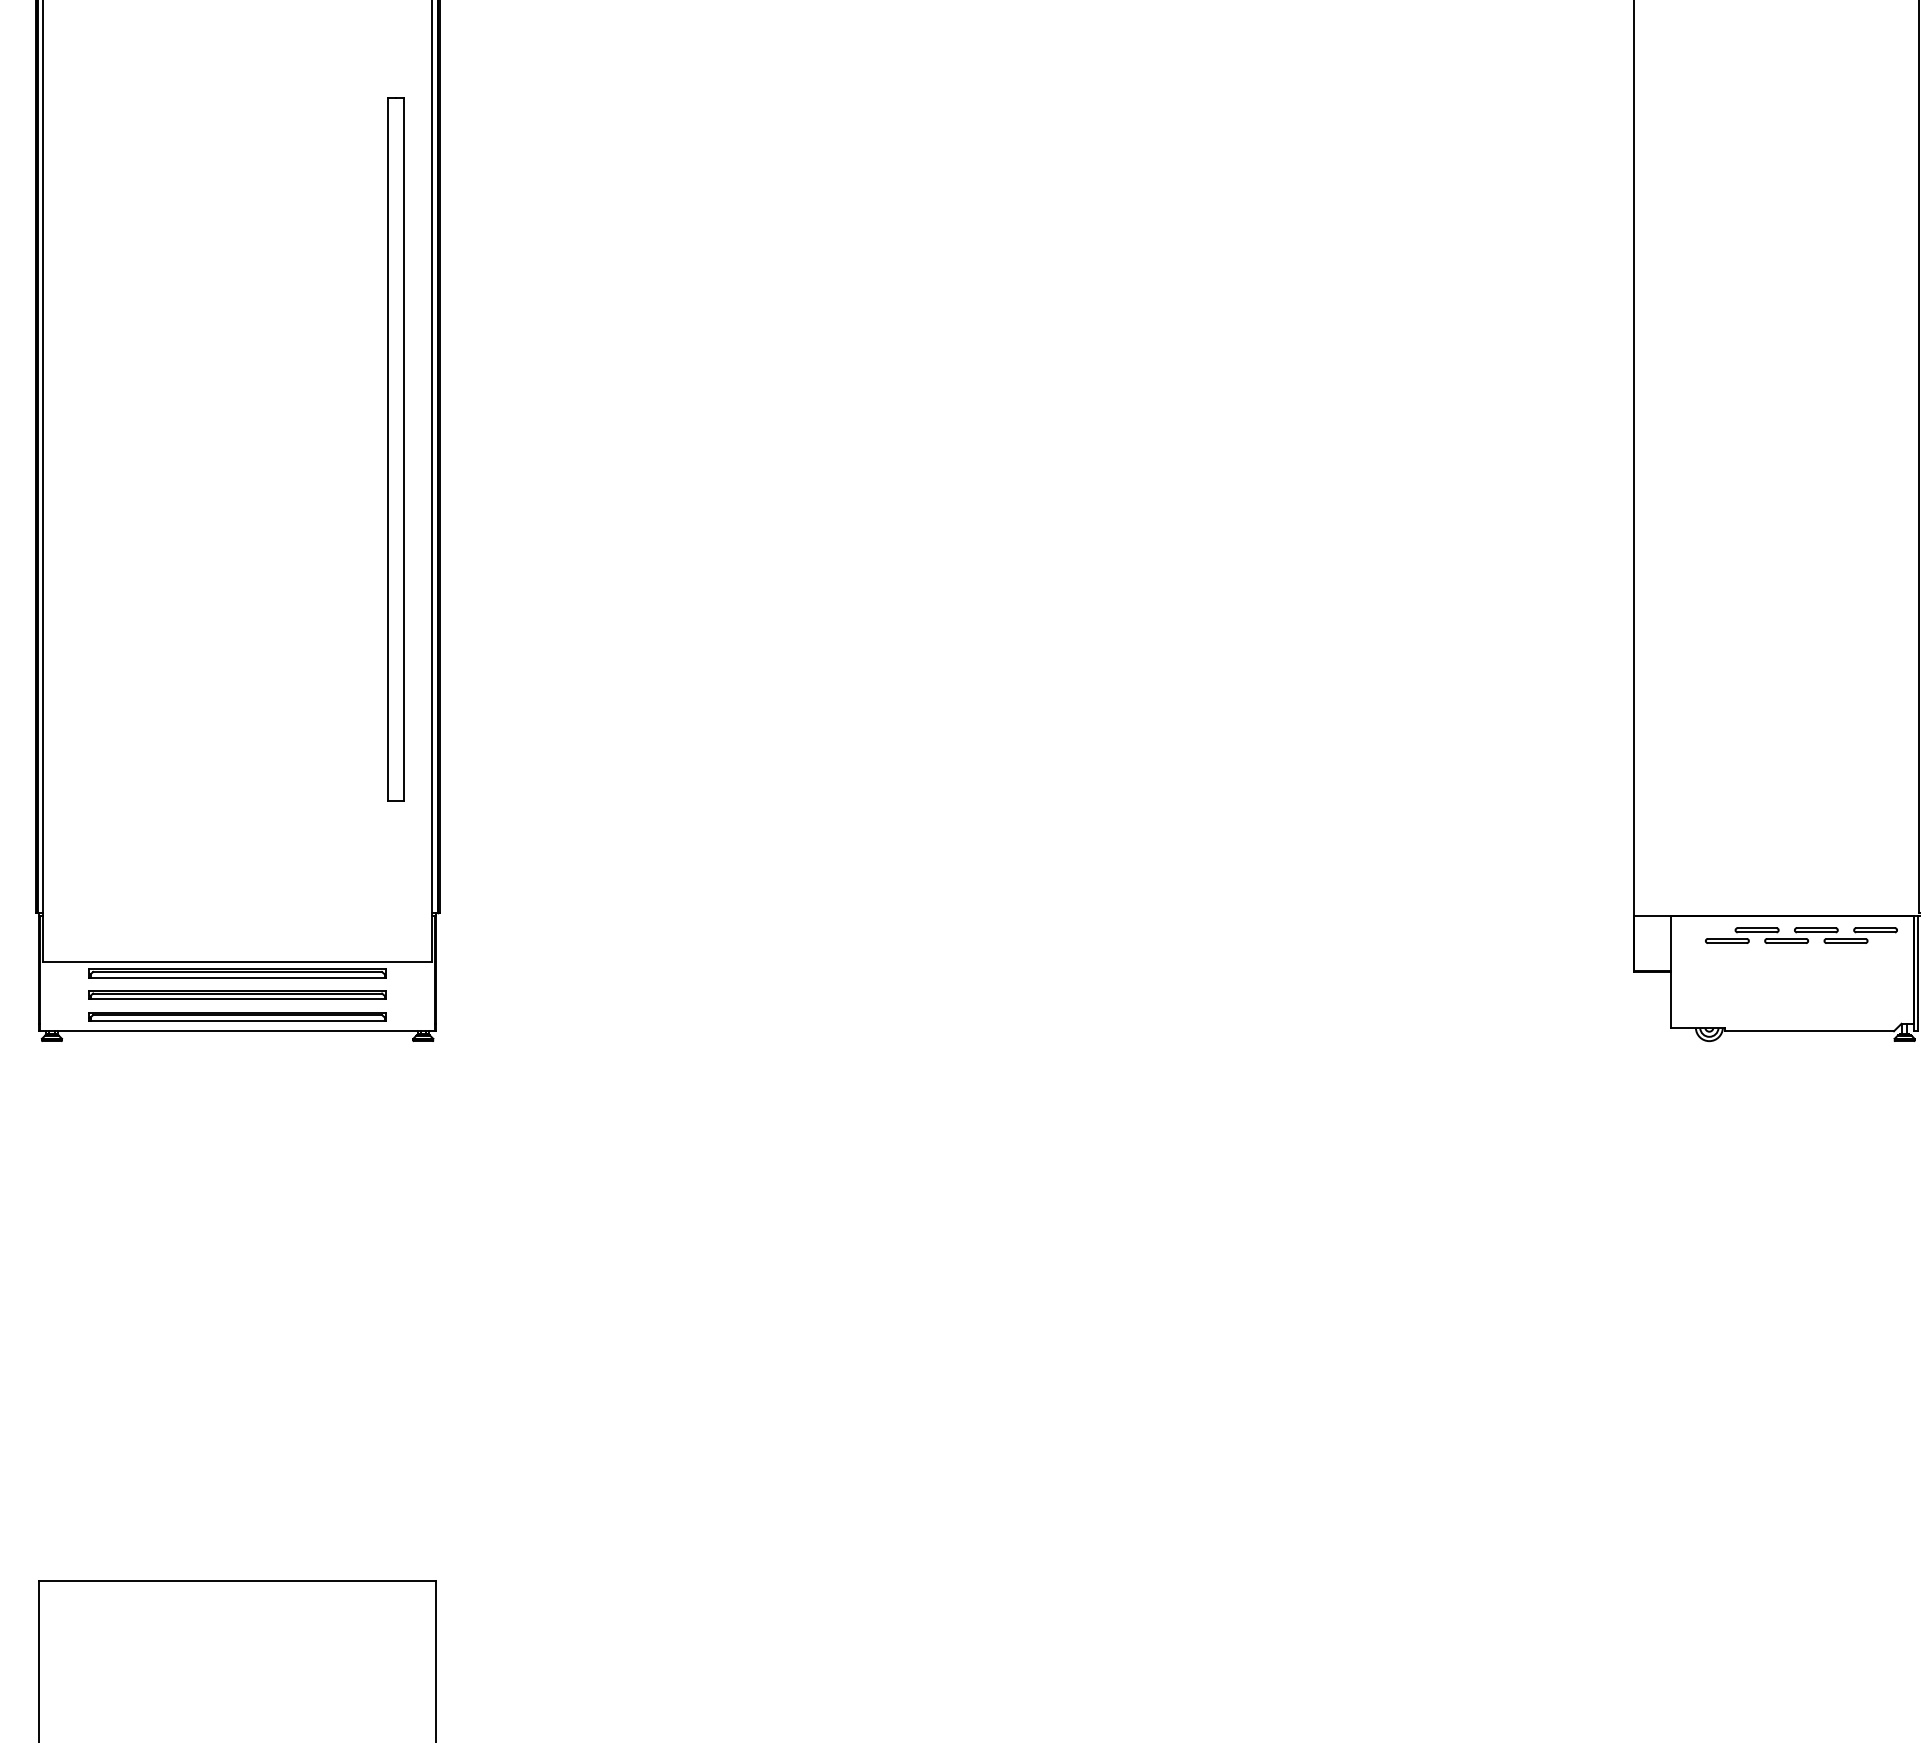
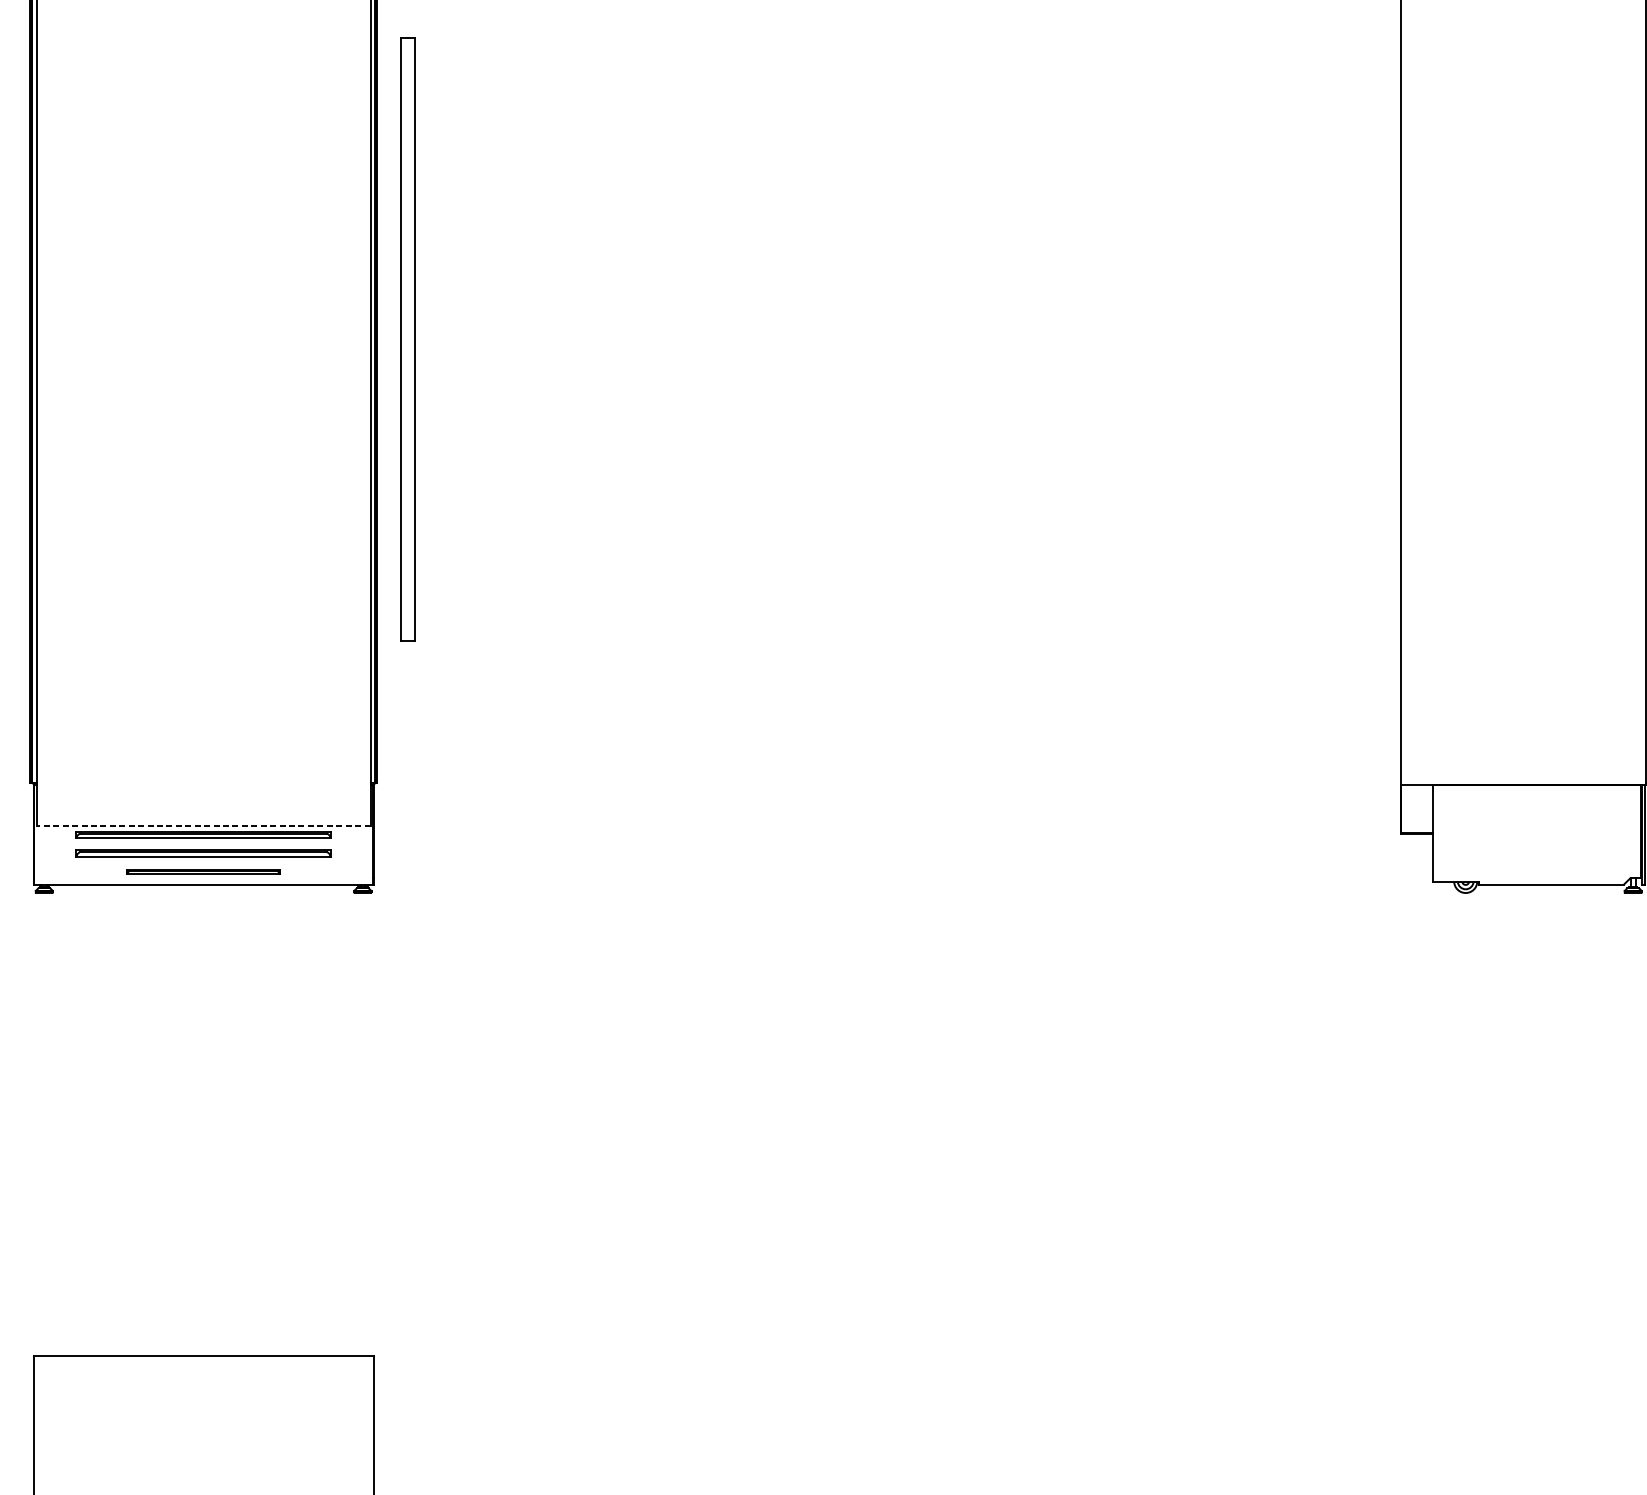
part: (395, 449) -> (407, 339), moved
part: (1801, 935) -> (1544, 802), removed
line: (237, 962) -> (203, 825), solid -> dashed
part: (237, 1016) -> (203, 871), size x0.6

